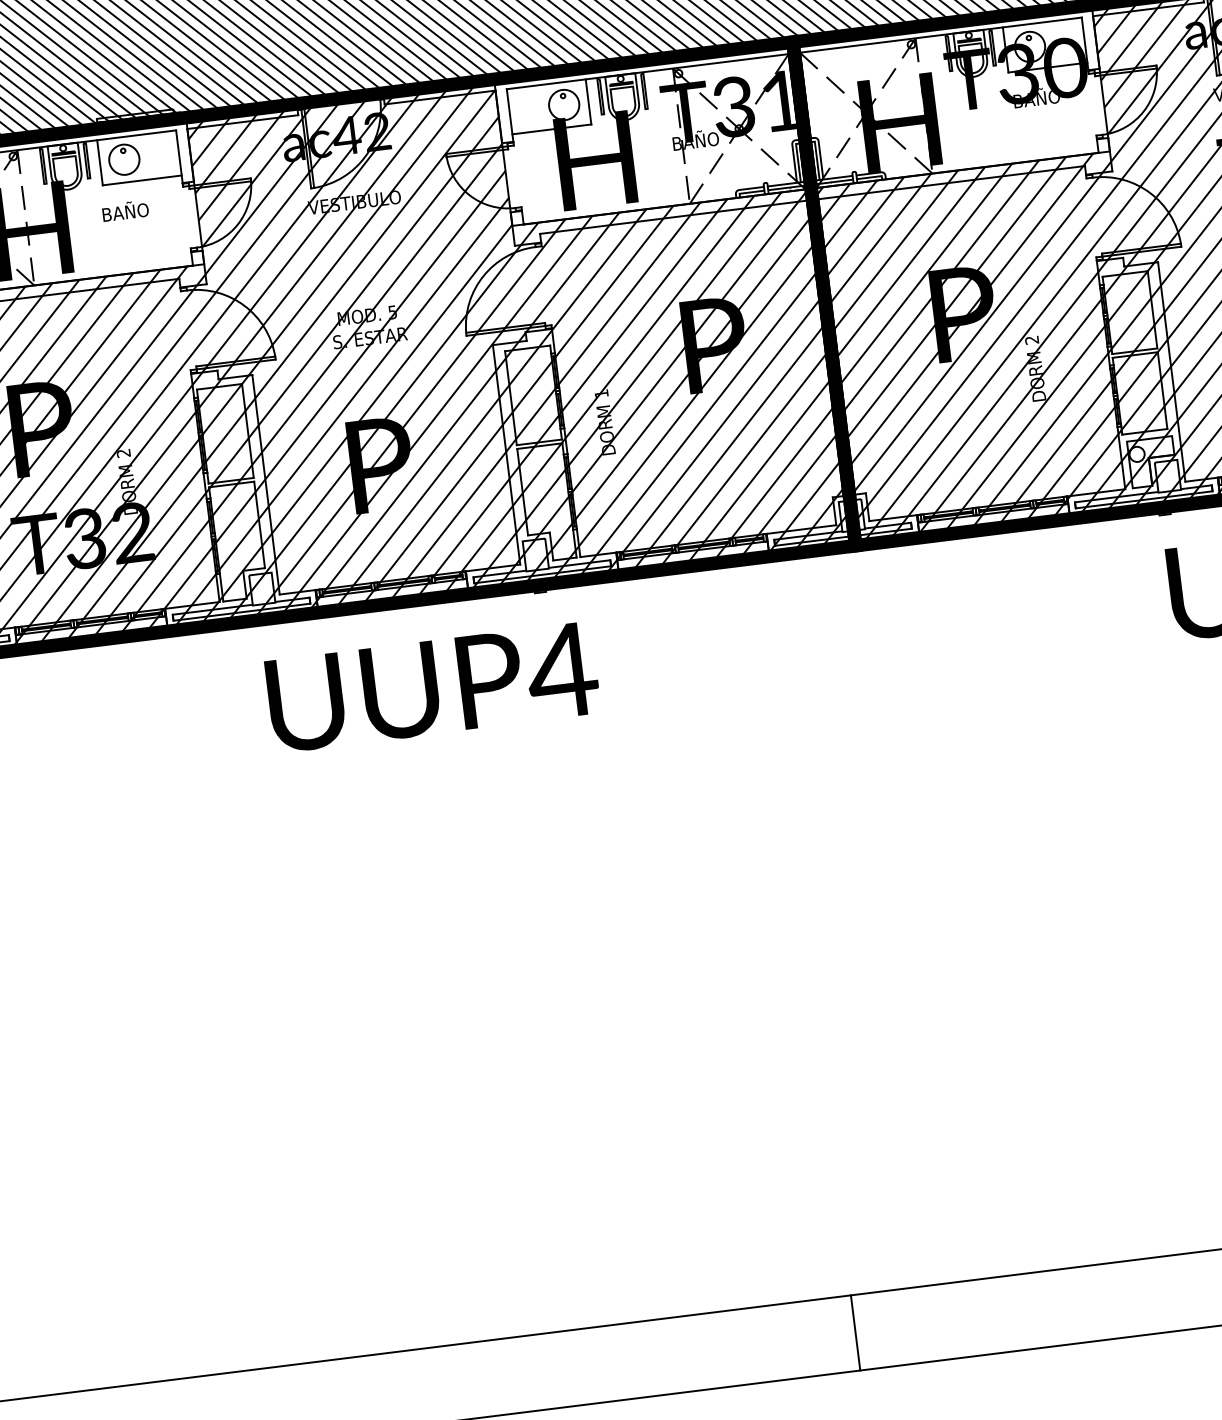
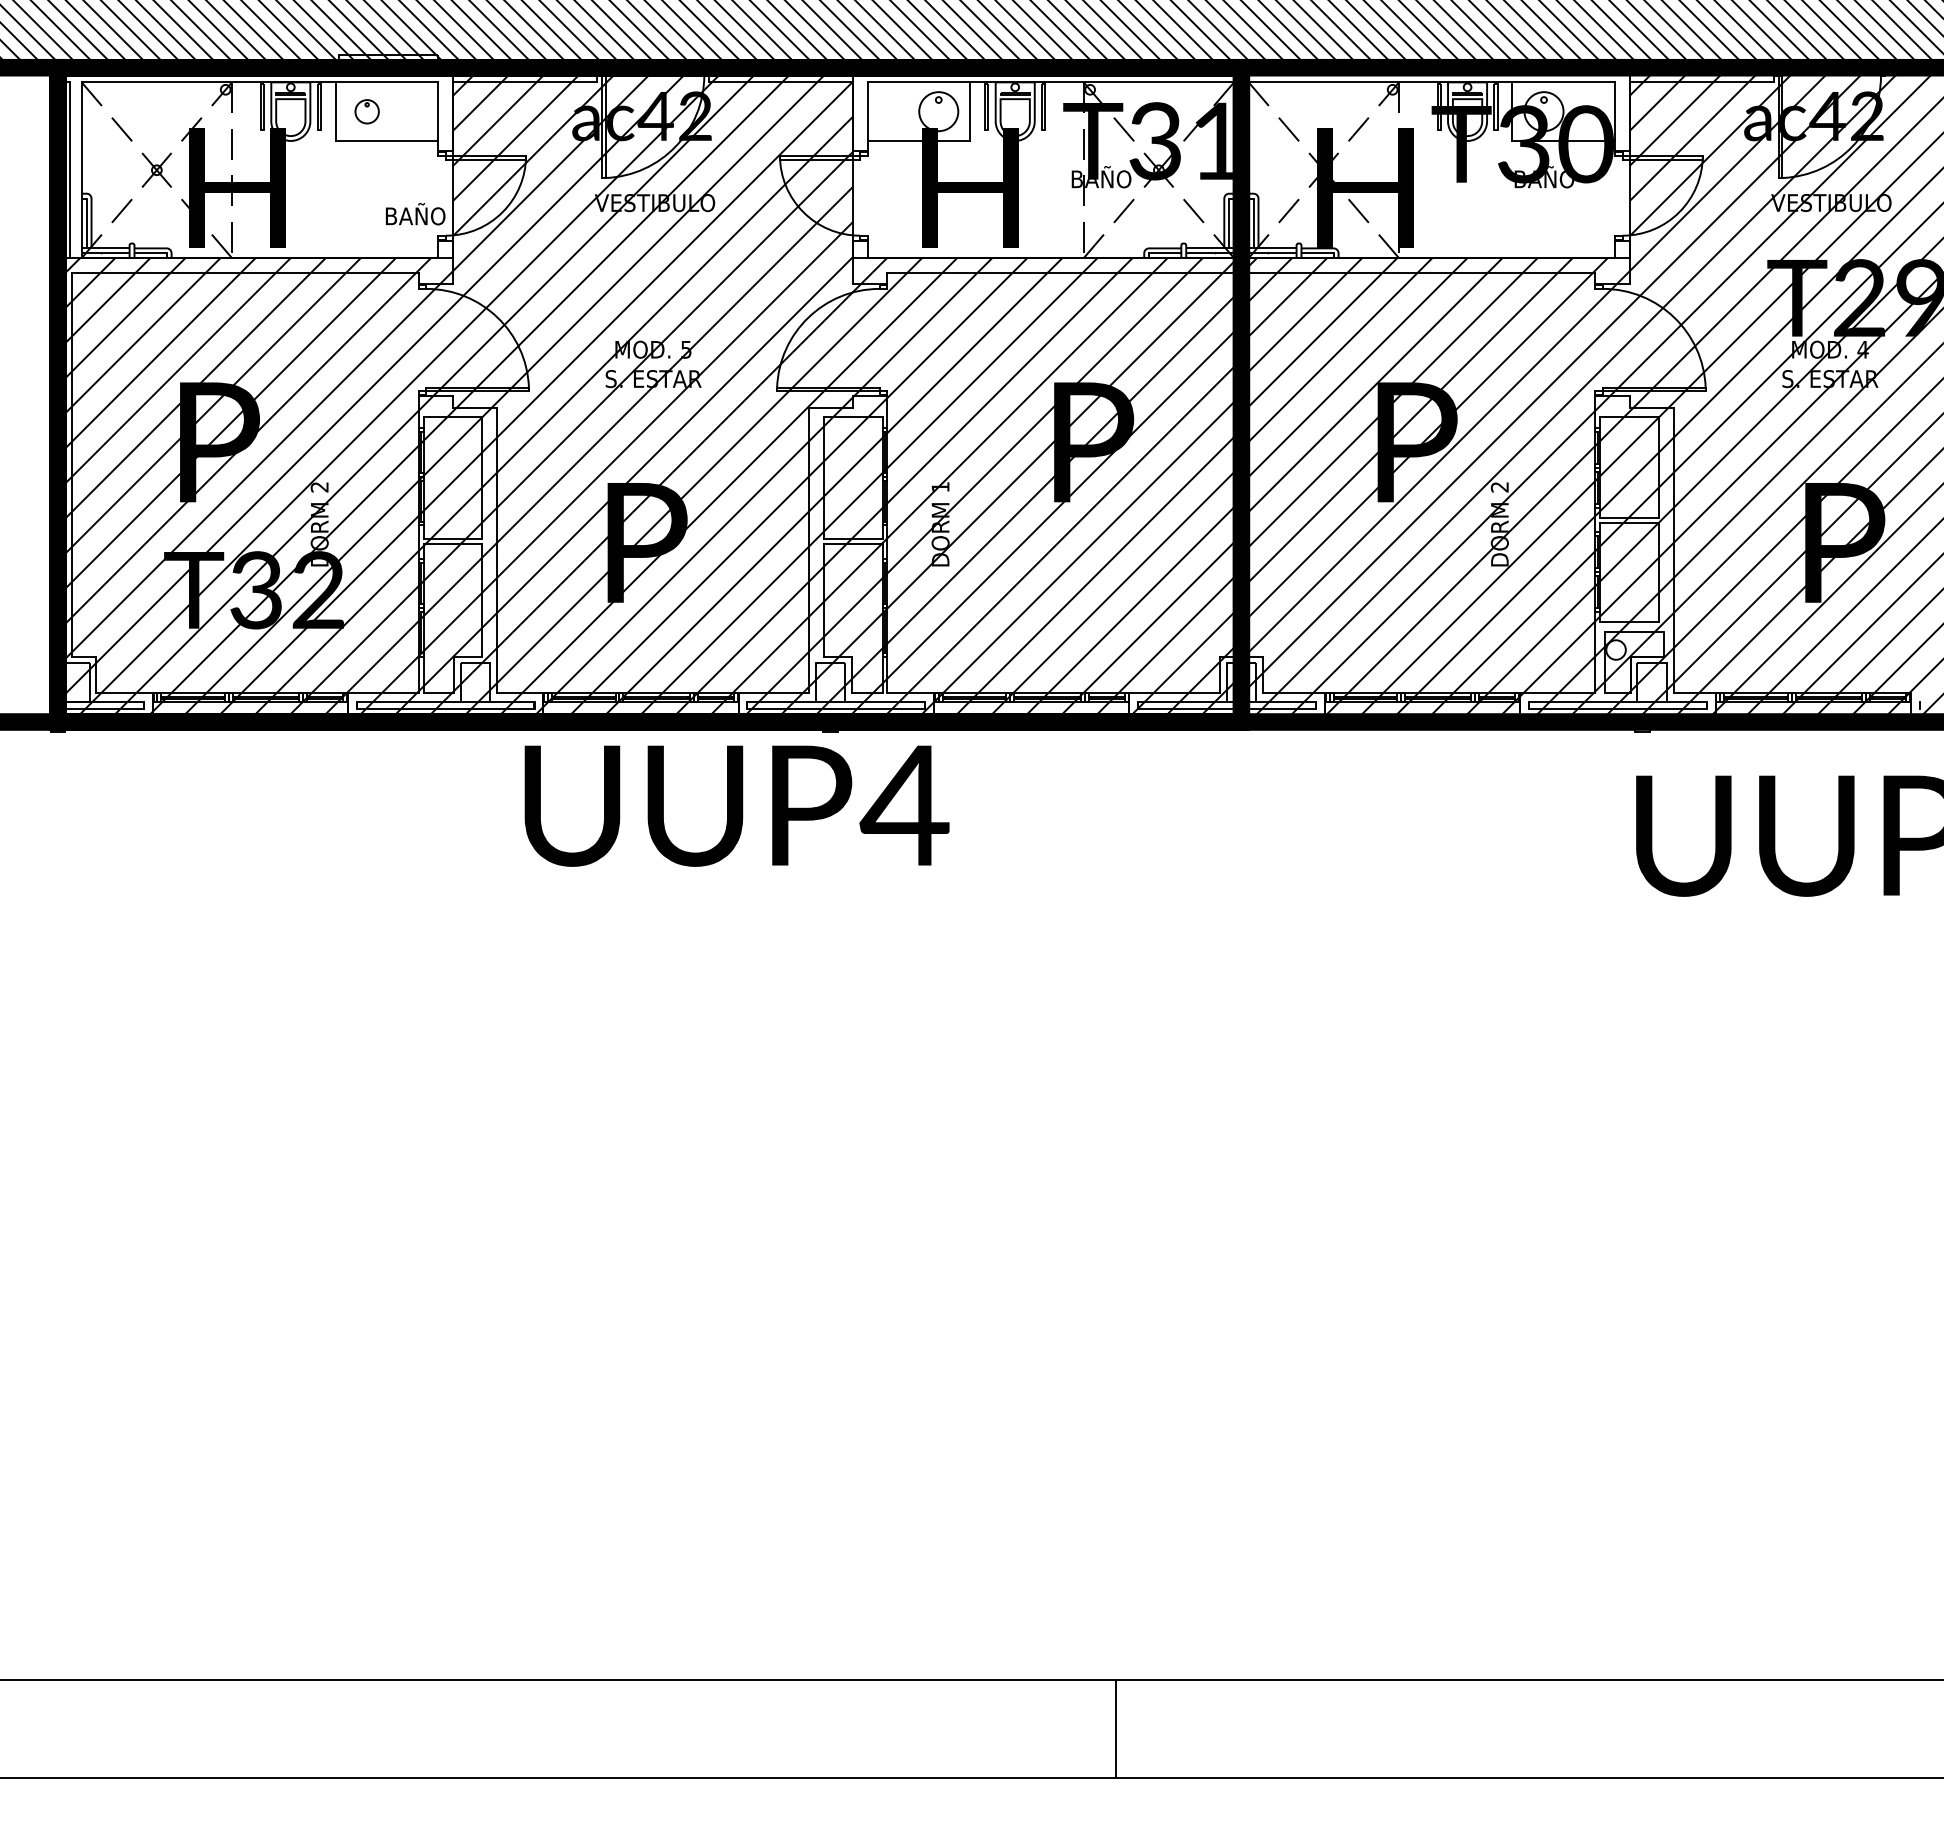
part: (123, 159) -> (366, 111), size x0.6
text: (125, 211) -> (415, 214), moved
text: (432, 687) -> (736, 805), moved

